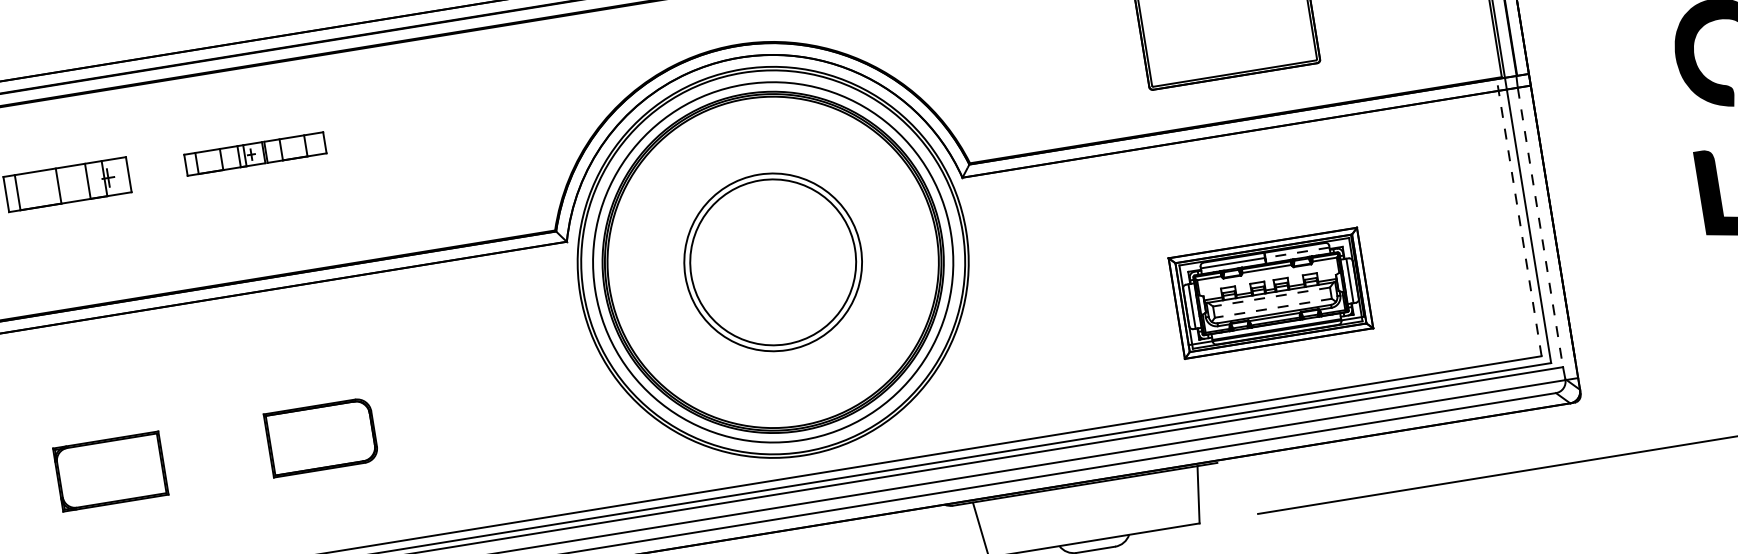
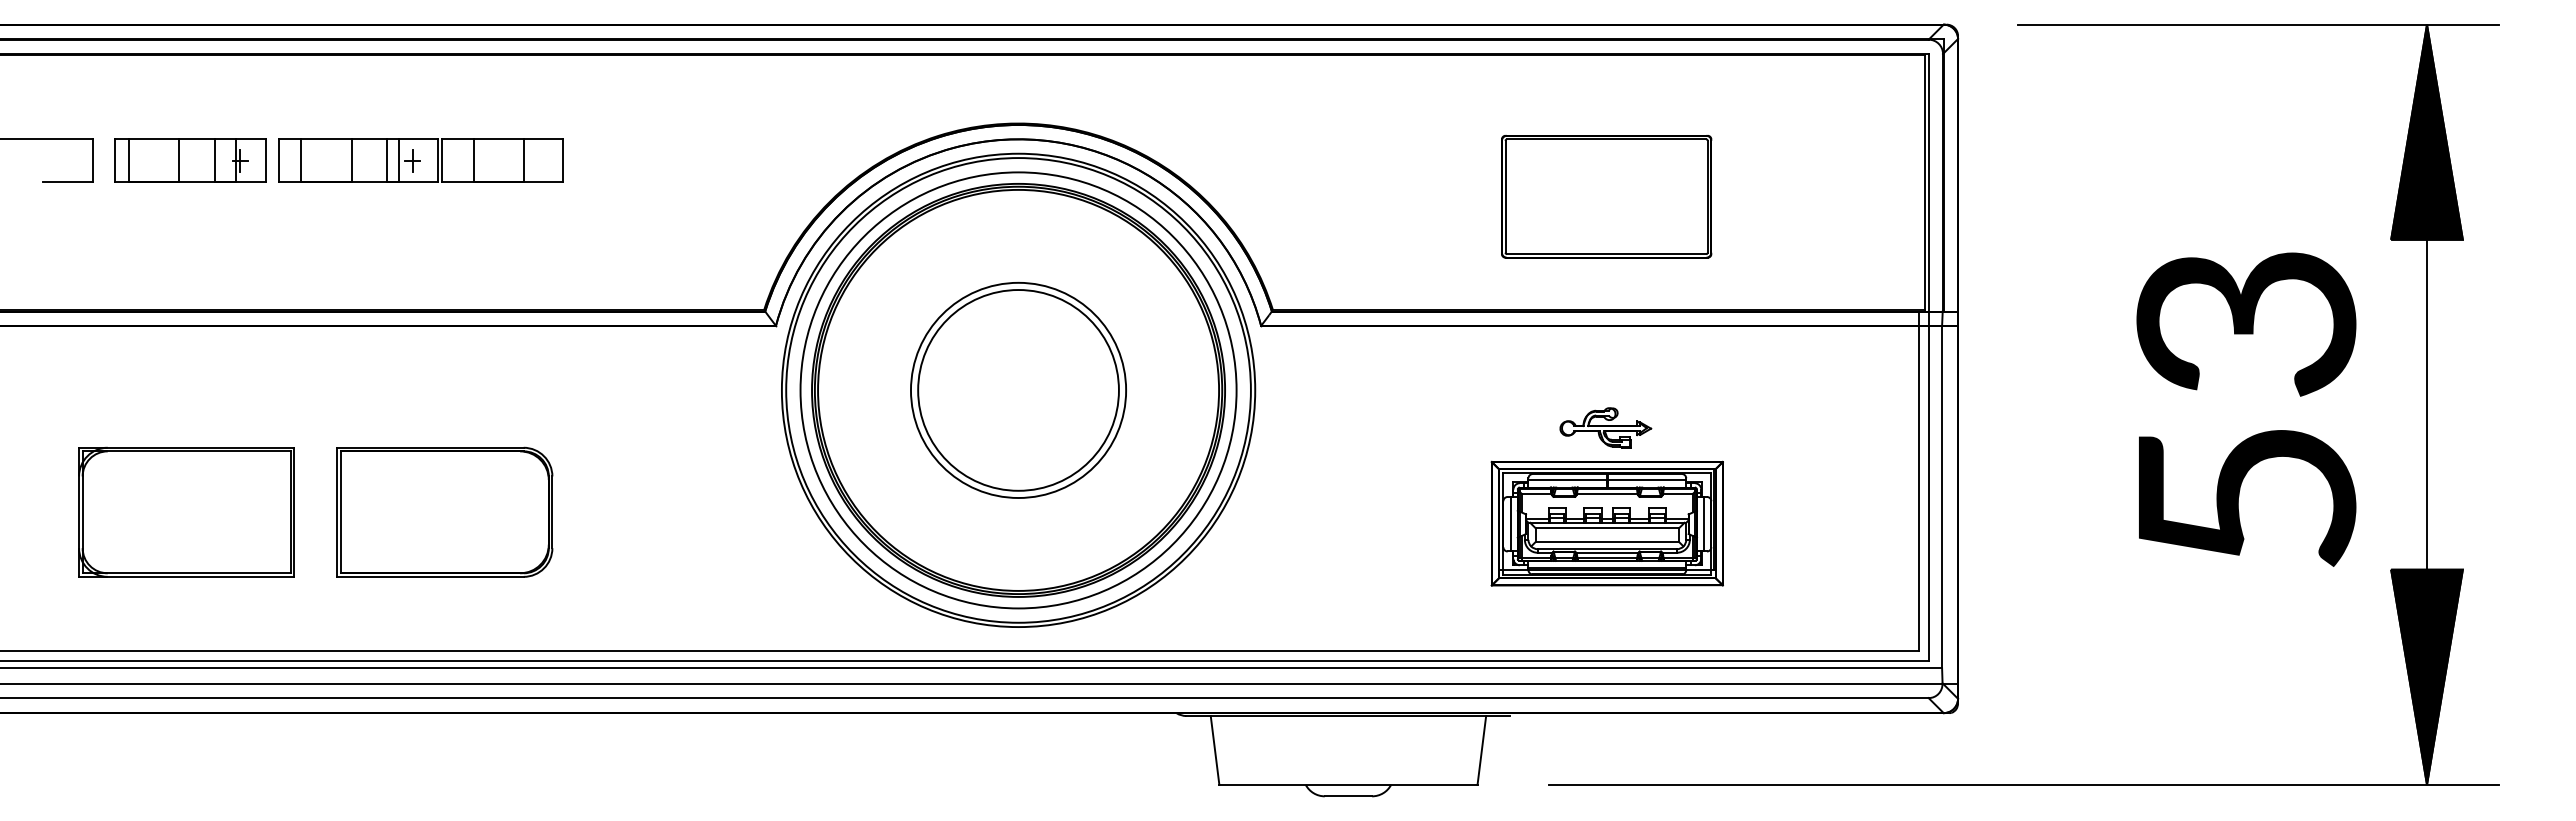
part: (255, 153) -> (420, 160), size x1.67
part: (1256, 215) -> (1605, 427), added
line: (1519, 217) -> (1918, 481), dashed -> solid
line: (1540, 227) -> (1942, 497), dashed -> solid
line: (1297, 252) -> (1646, 480), dashed -> solid
line: (1271, 297) -> (1607, 528), dashed -> solid
line: (1273, 308) -> (1607, 542), dashed -> solid
part: (321, 436) -> (444, 511), size x1.67
part: (110, 471) -> (186, 511), size x1.67

